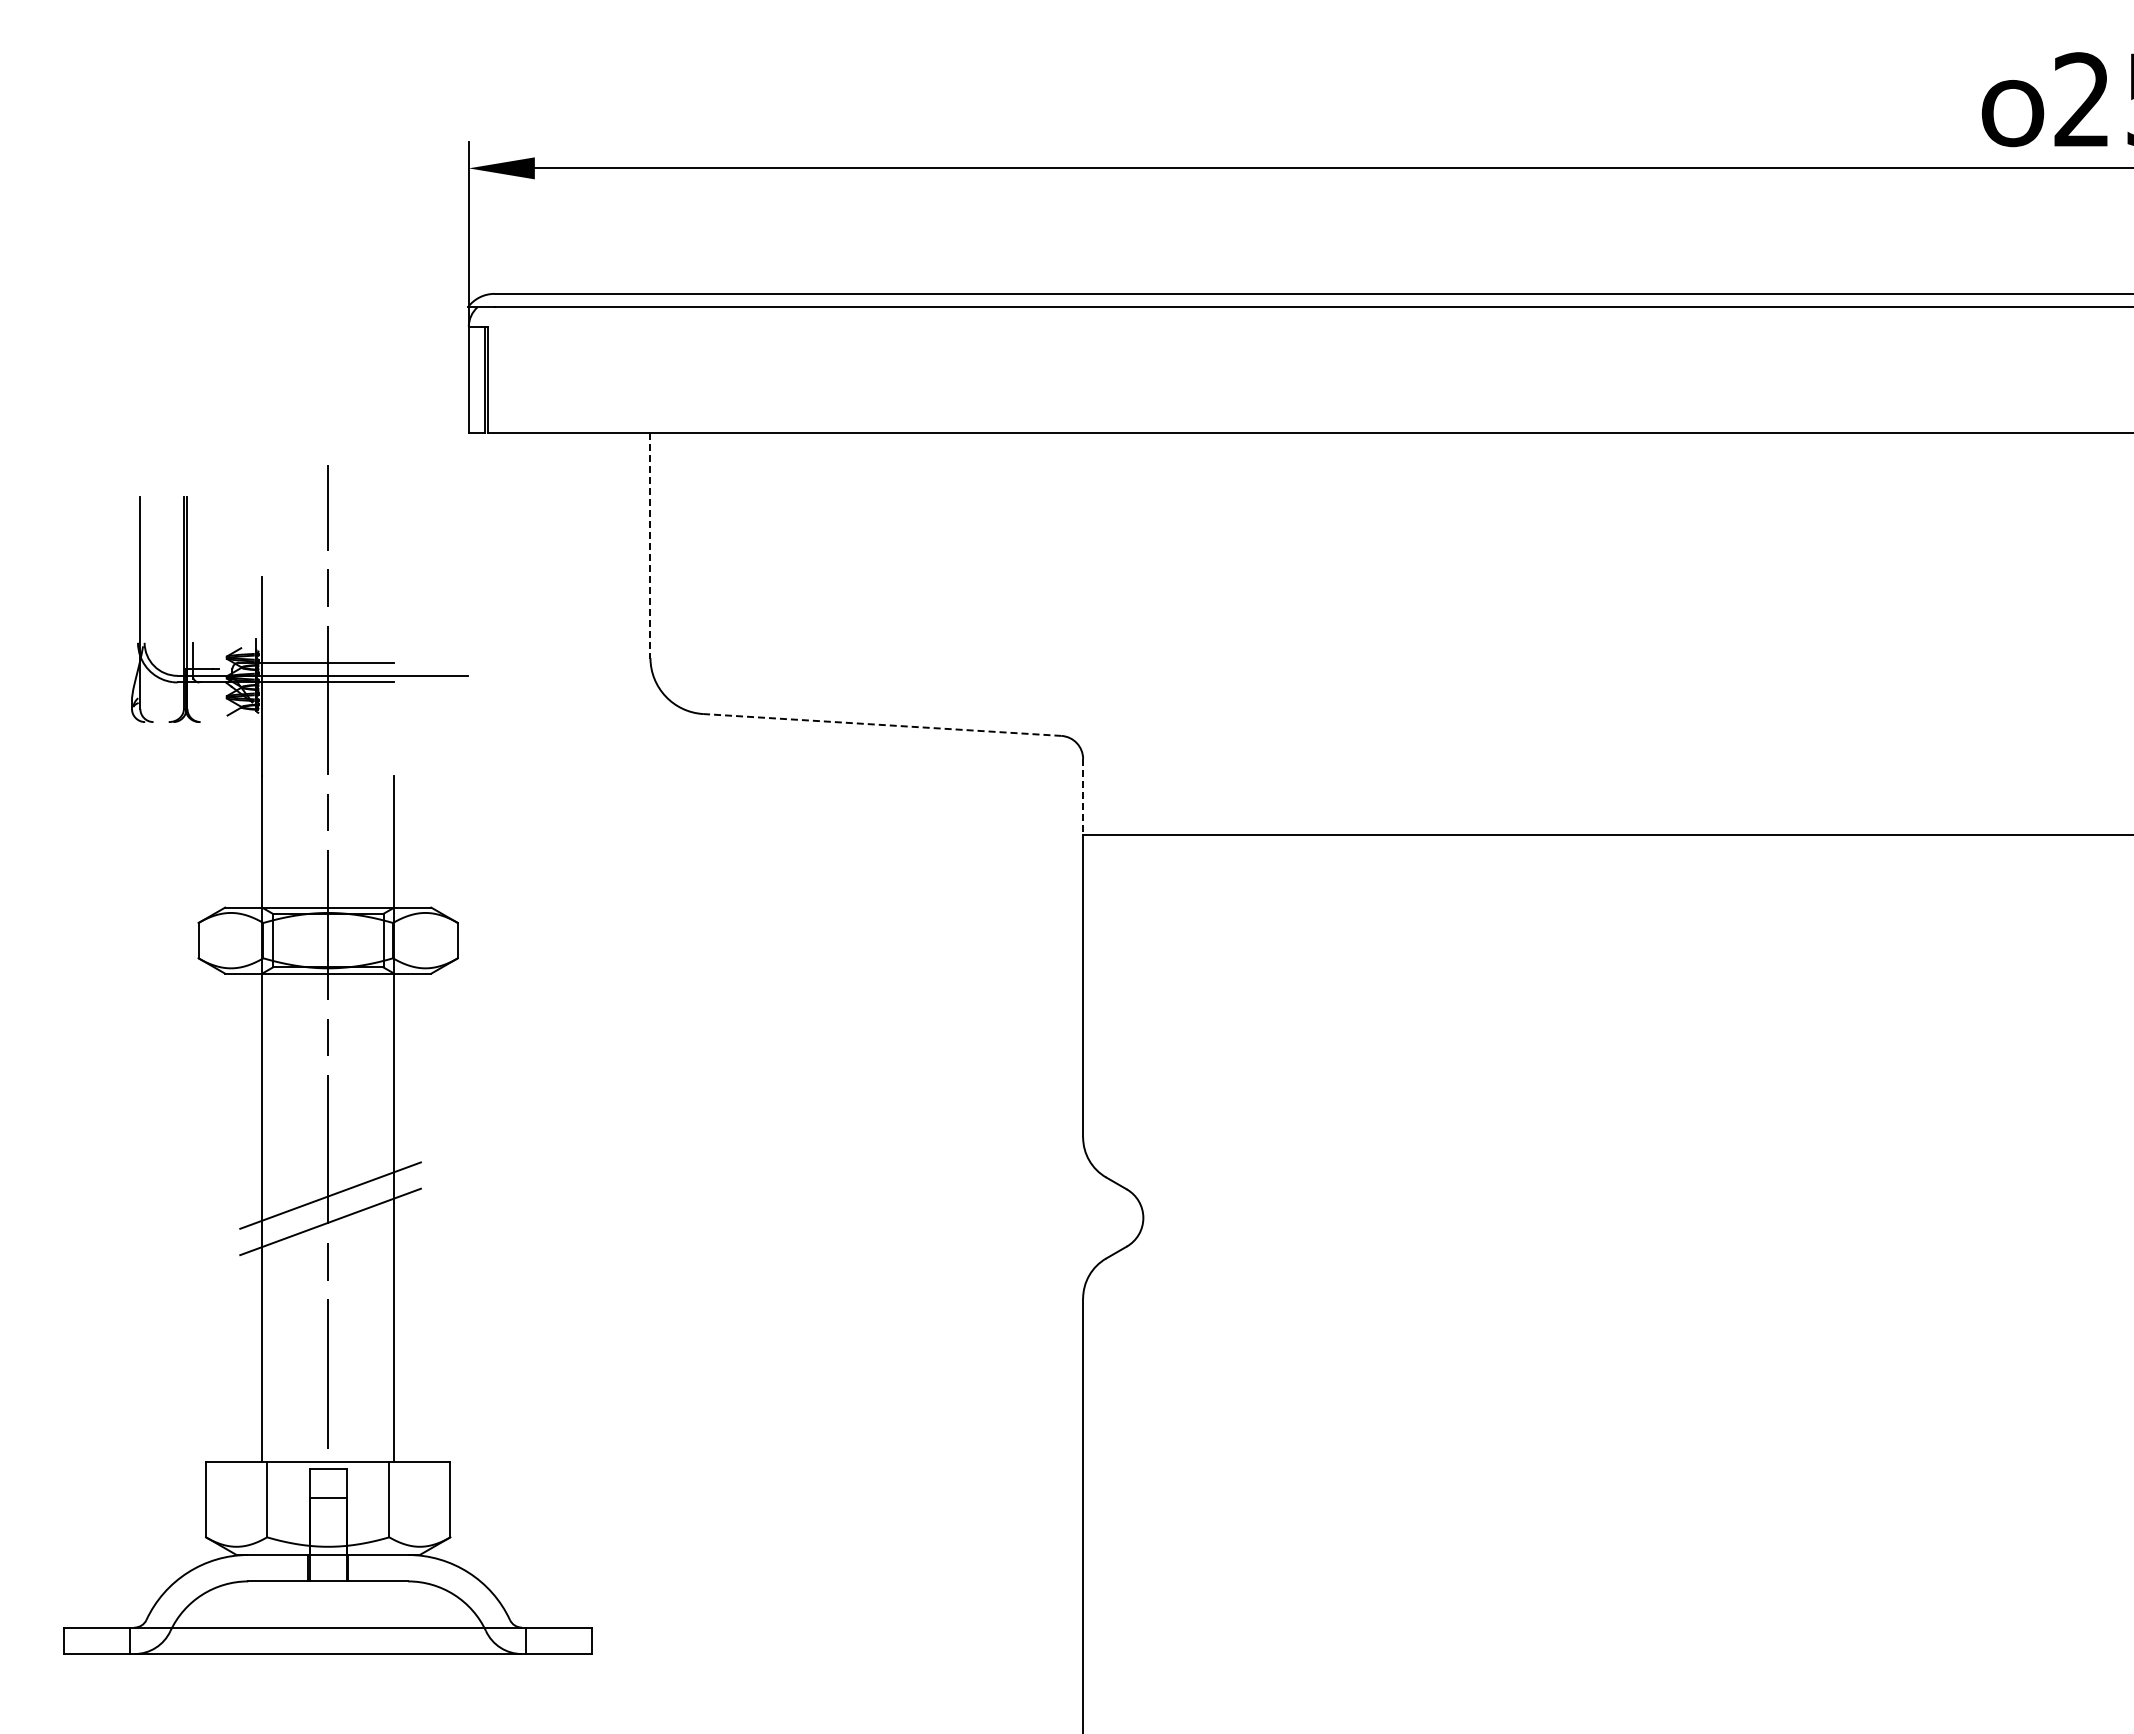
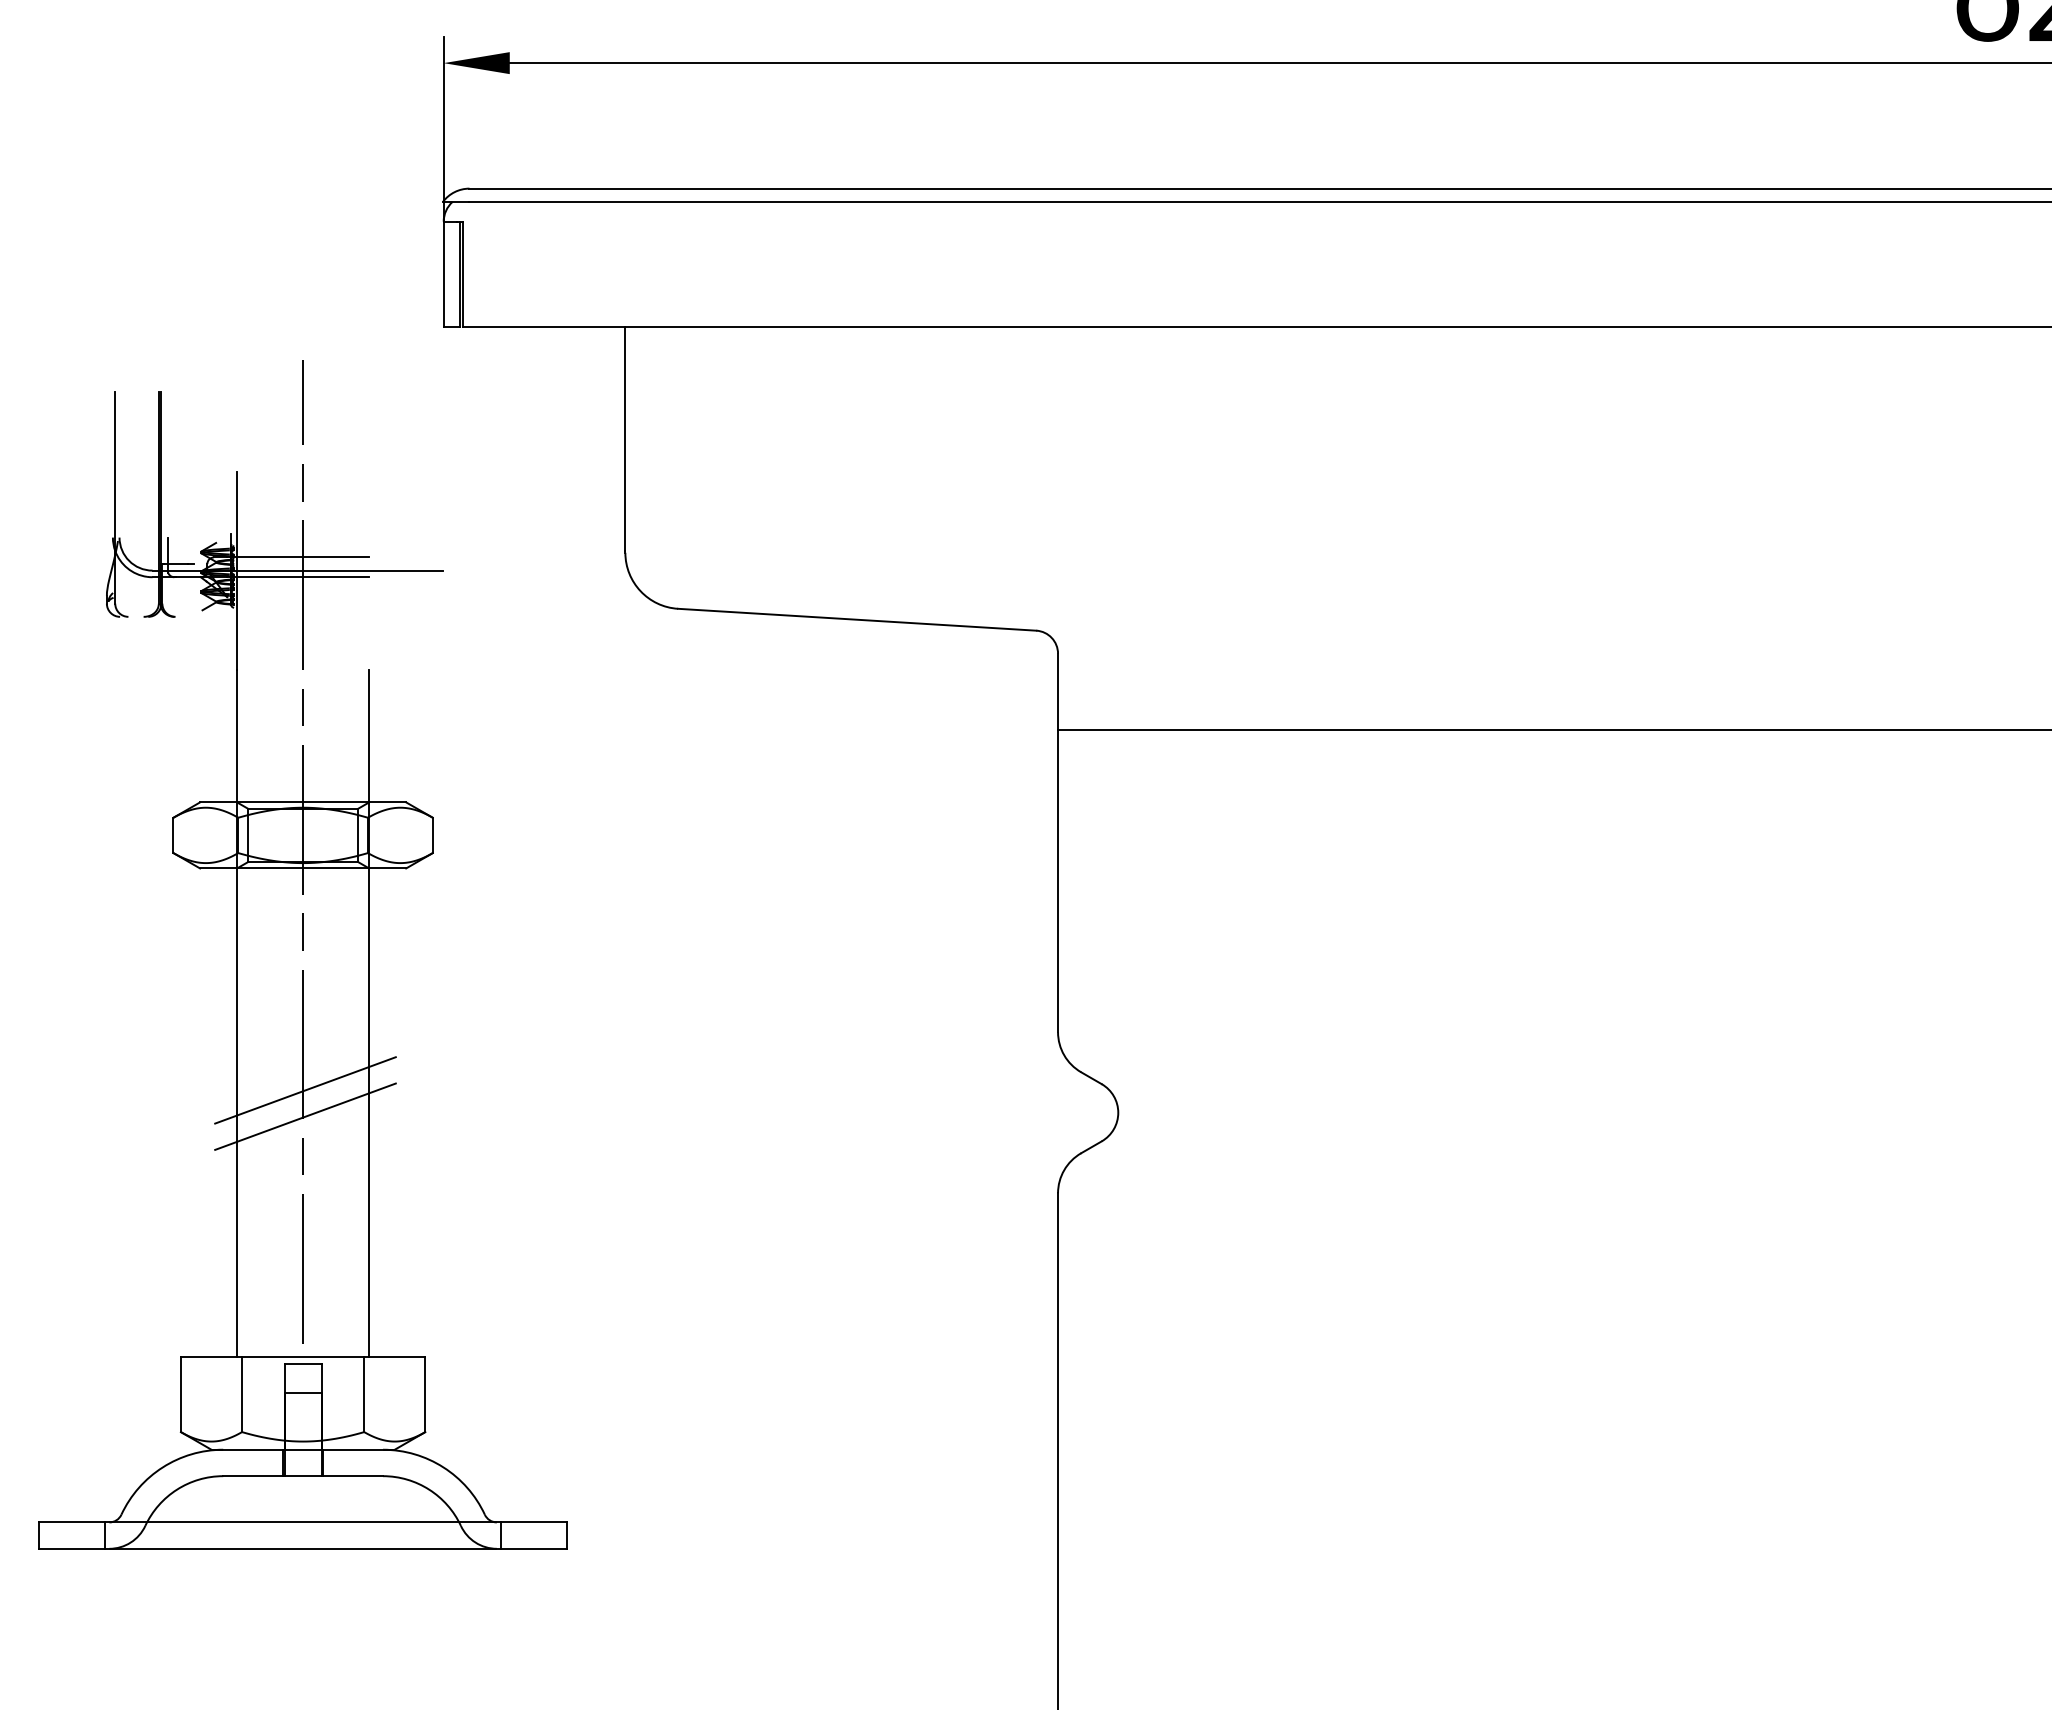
line: (650, 545) -> (625, 440), dashed -> solid
line: (881, 724) -> (856, 619), dashed -> solid
line: (1083, 796) -> (1058, 691), dashed -> solid

